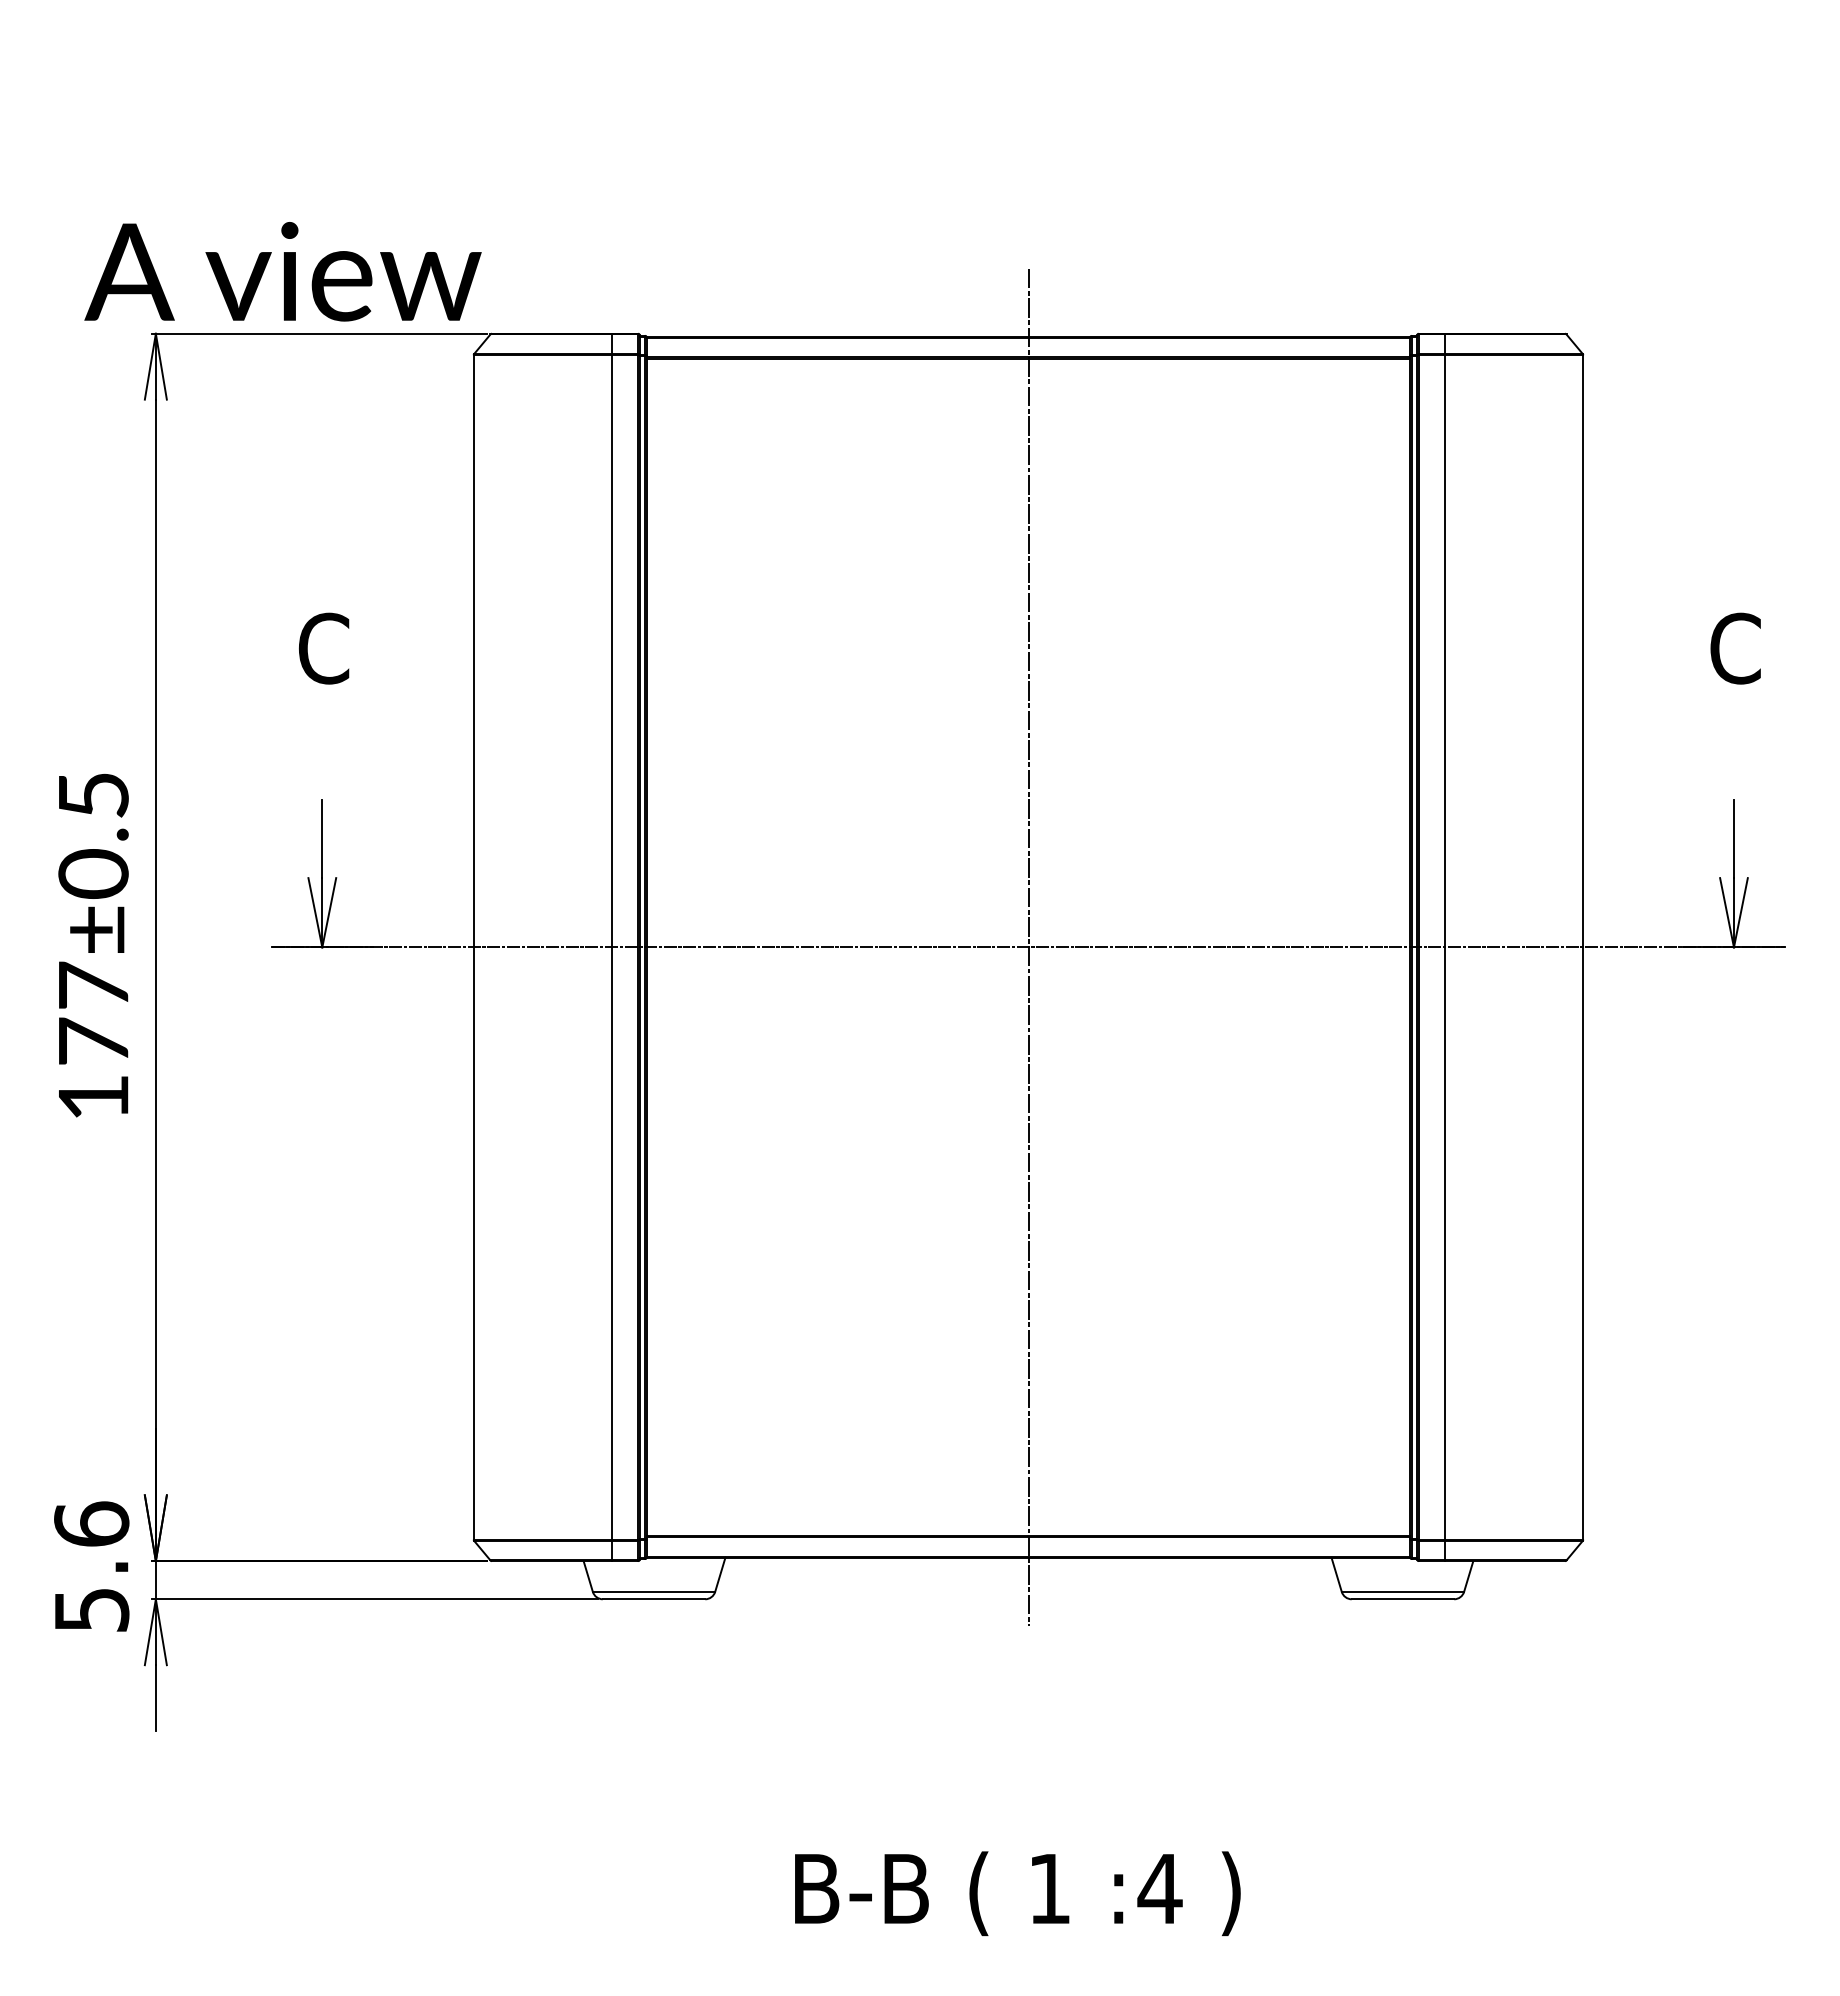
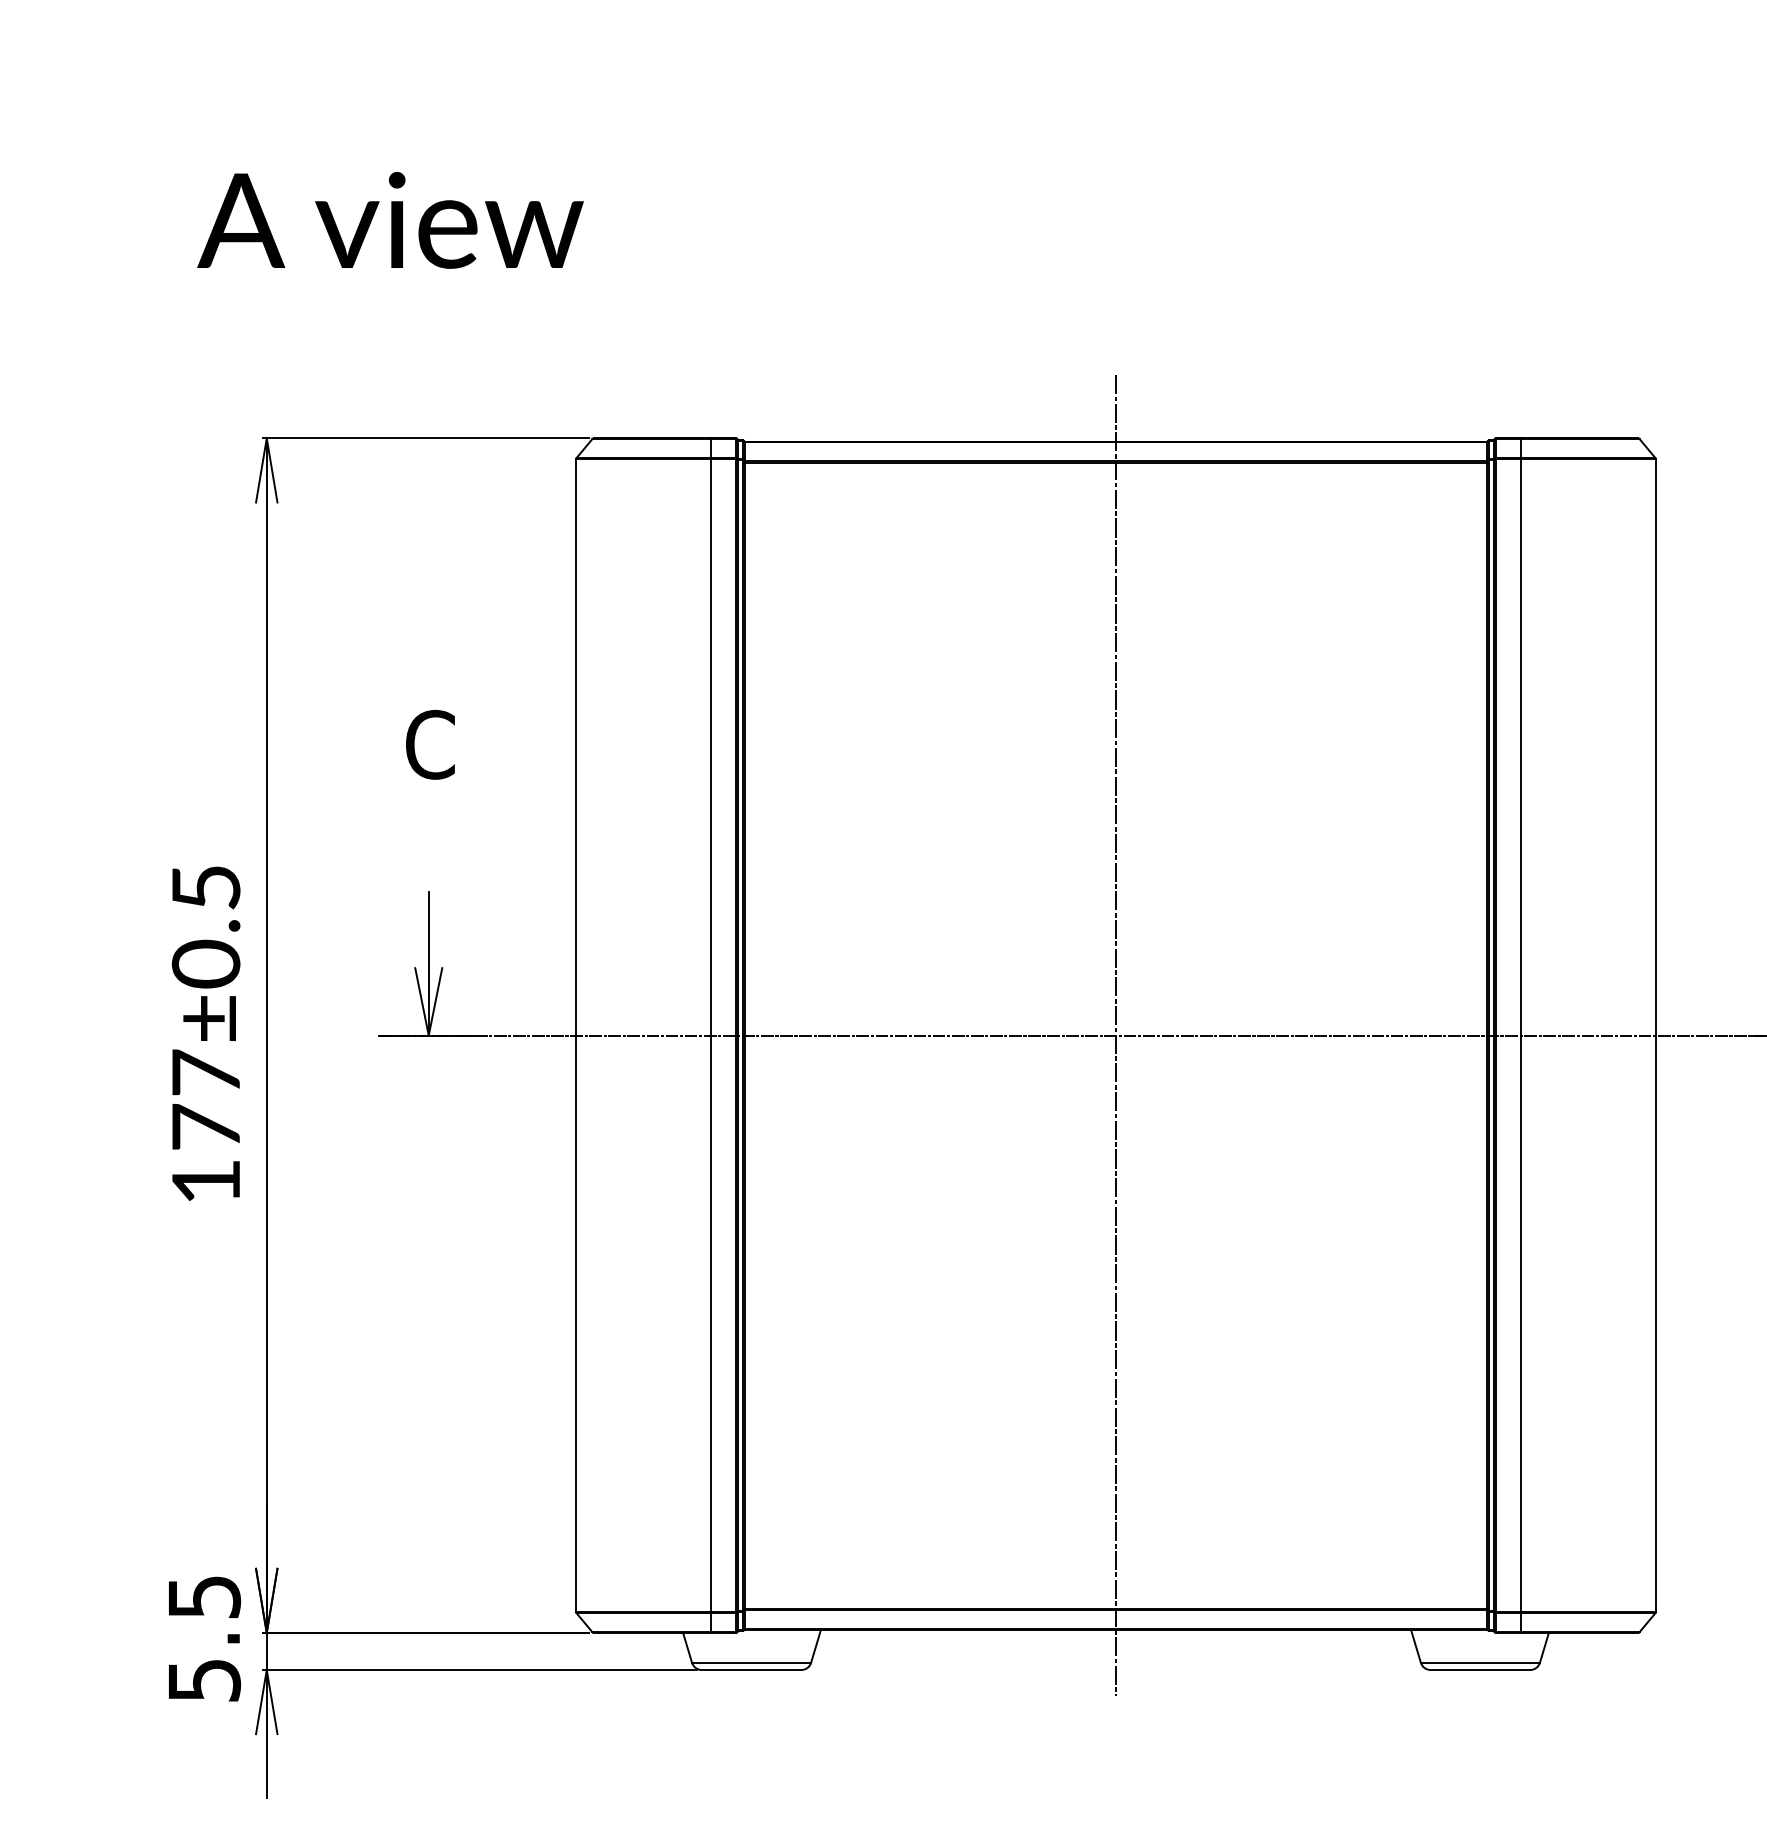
text: (282, 271) -> (390, 220), moved
text: (91, 1523) -> (204, 1596), 5.6 -> 5.5

